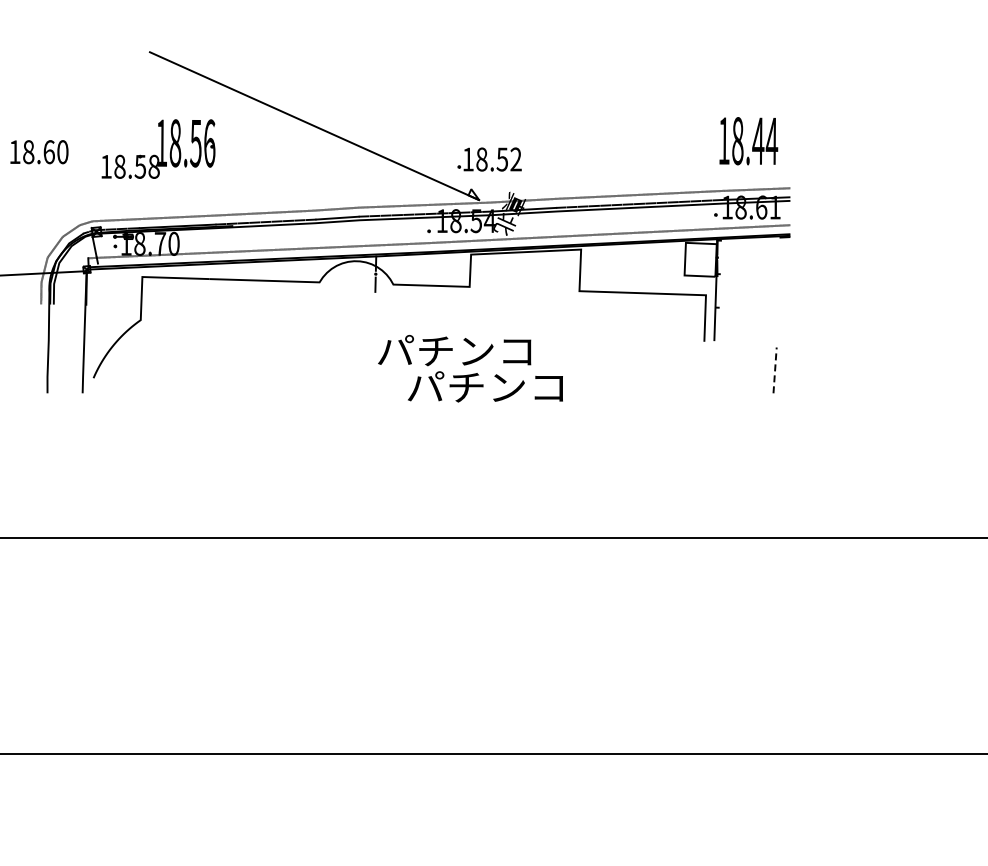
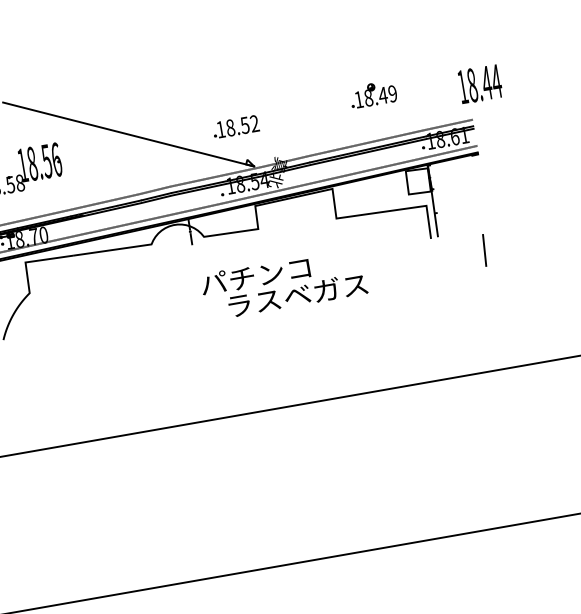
part: (659, 129) -> (373, 94), added
text: (748, 141) -> (480, 84), moved
part: (489, 159) -> (235, 126), moved
line: (775, 370) -> (484, 250), dashed -> solid
text: (506, 386) -> (296, 294), パチンコ -> ラスベガス

